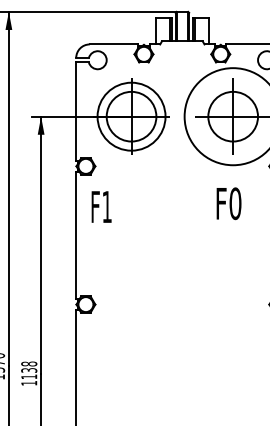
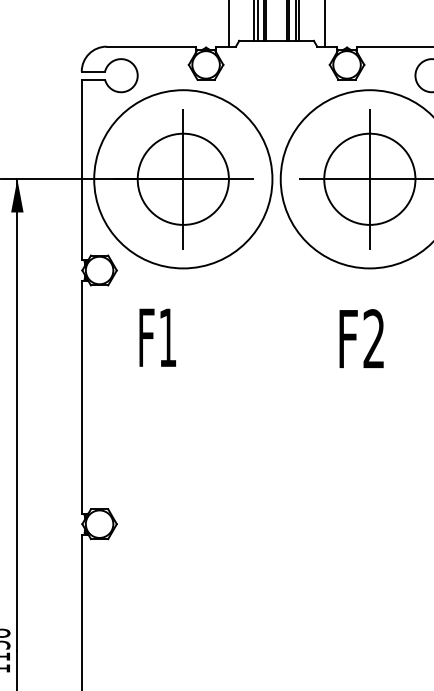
circle: (131, 116) -> (183, 178), size x1.43
text: (235, 203) -> (374, 338), F0 -> F2
text: (101, 206) -> (157, 336), moved

